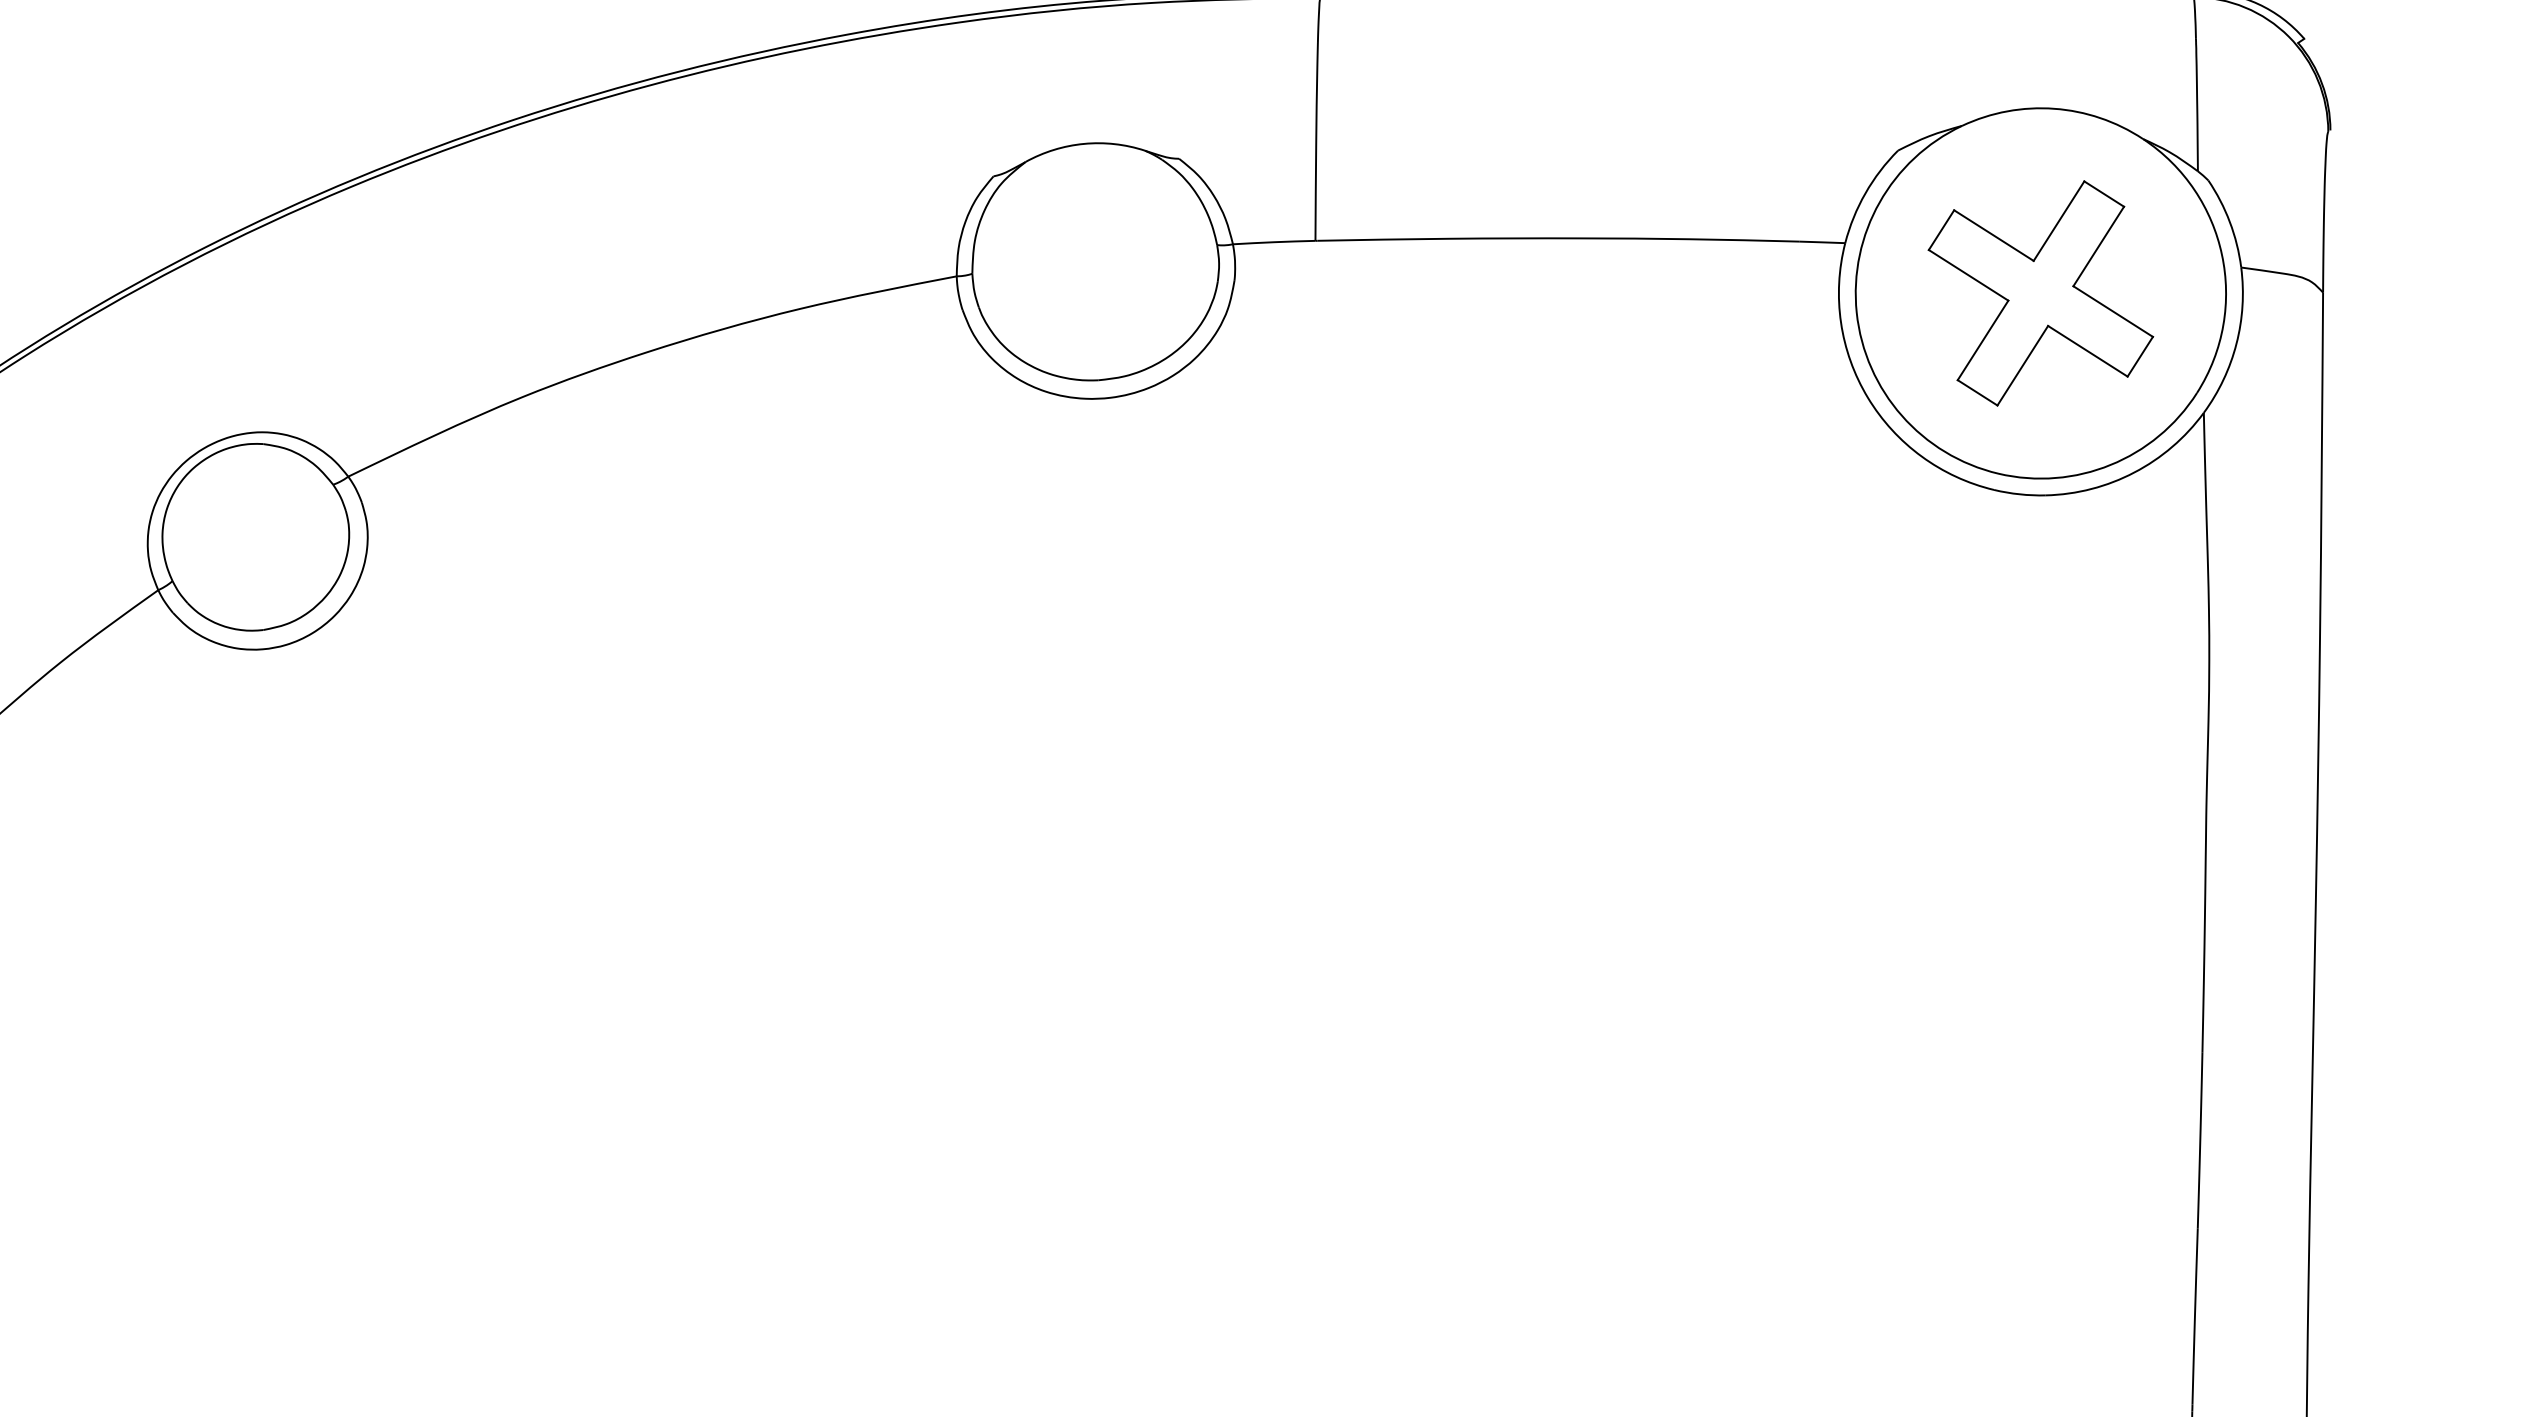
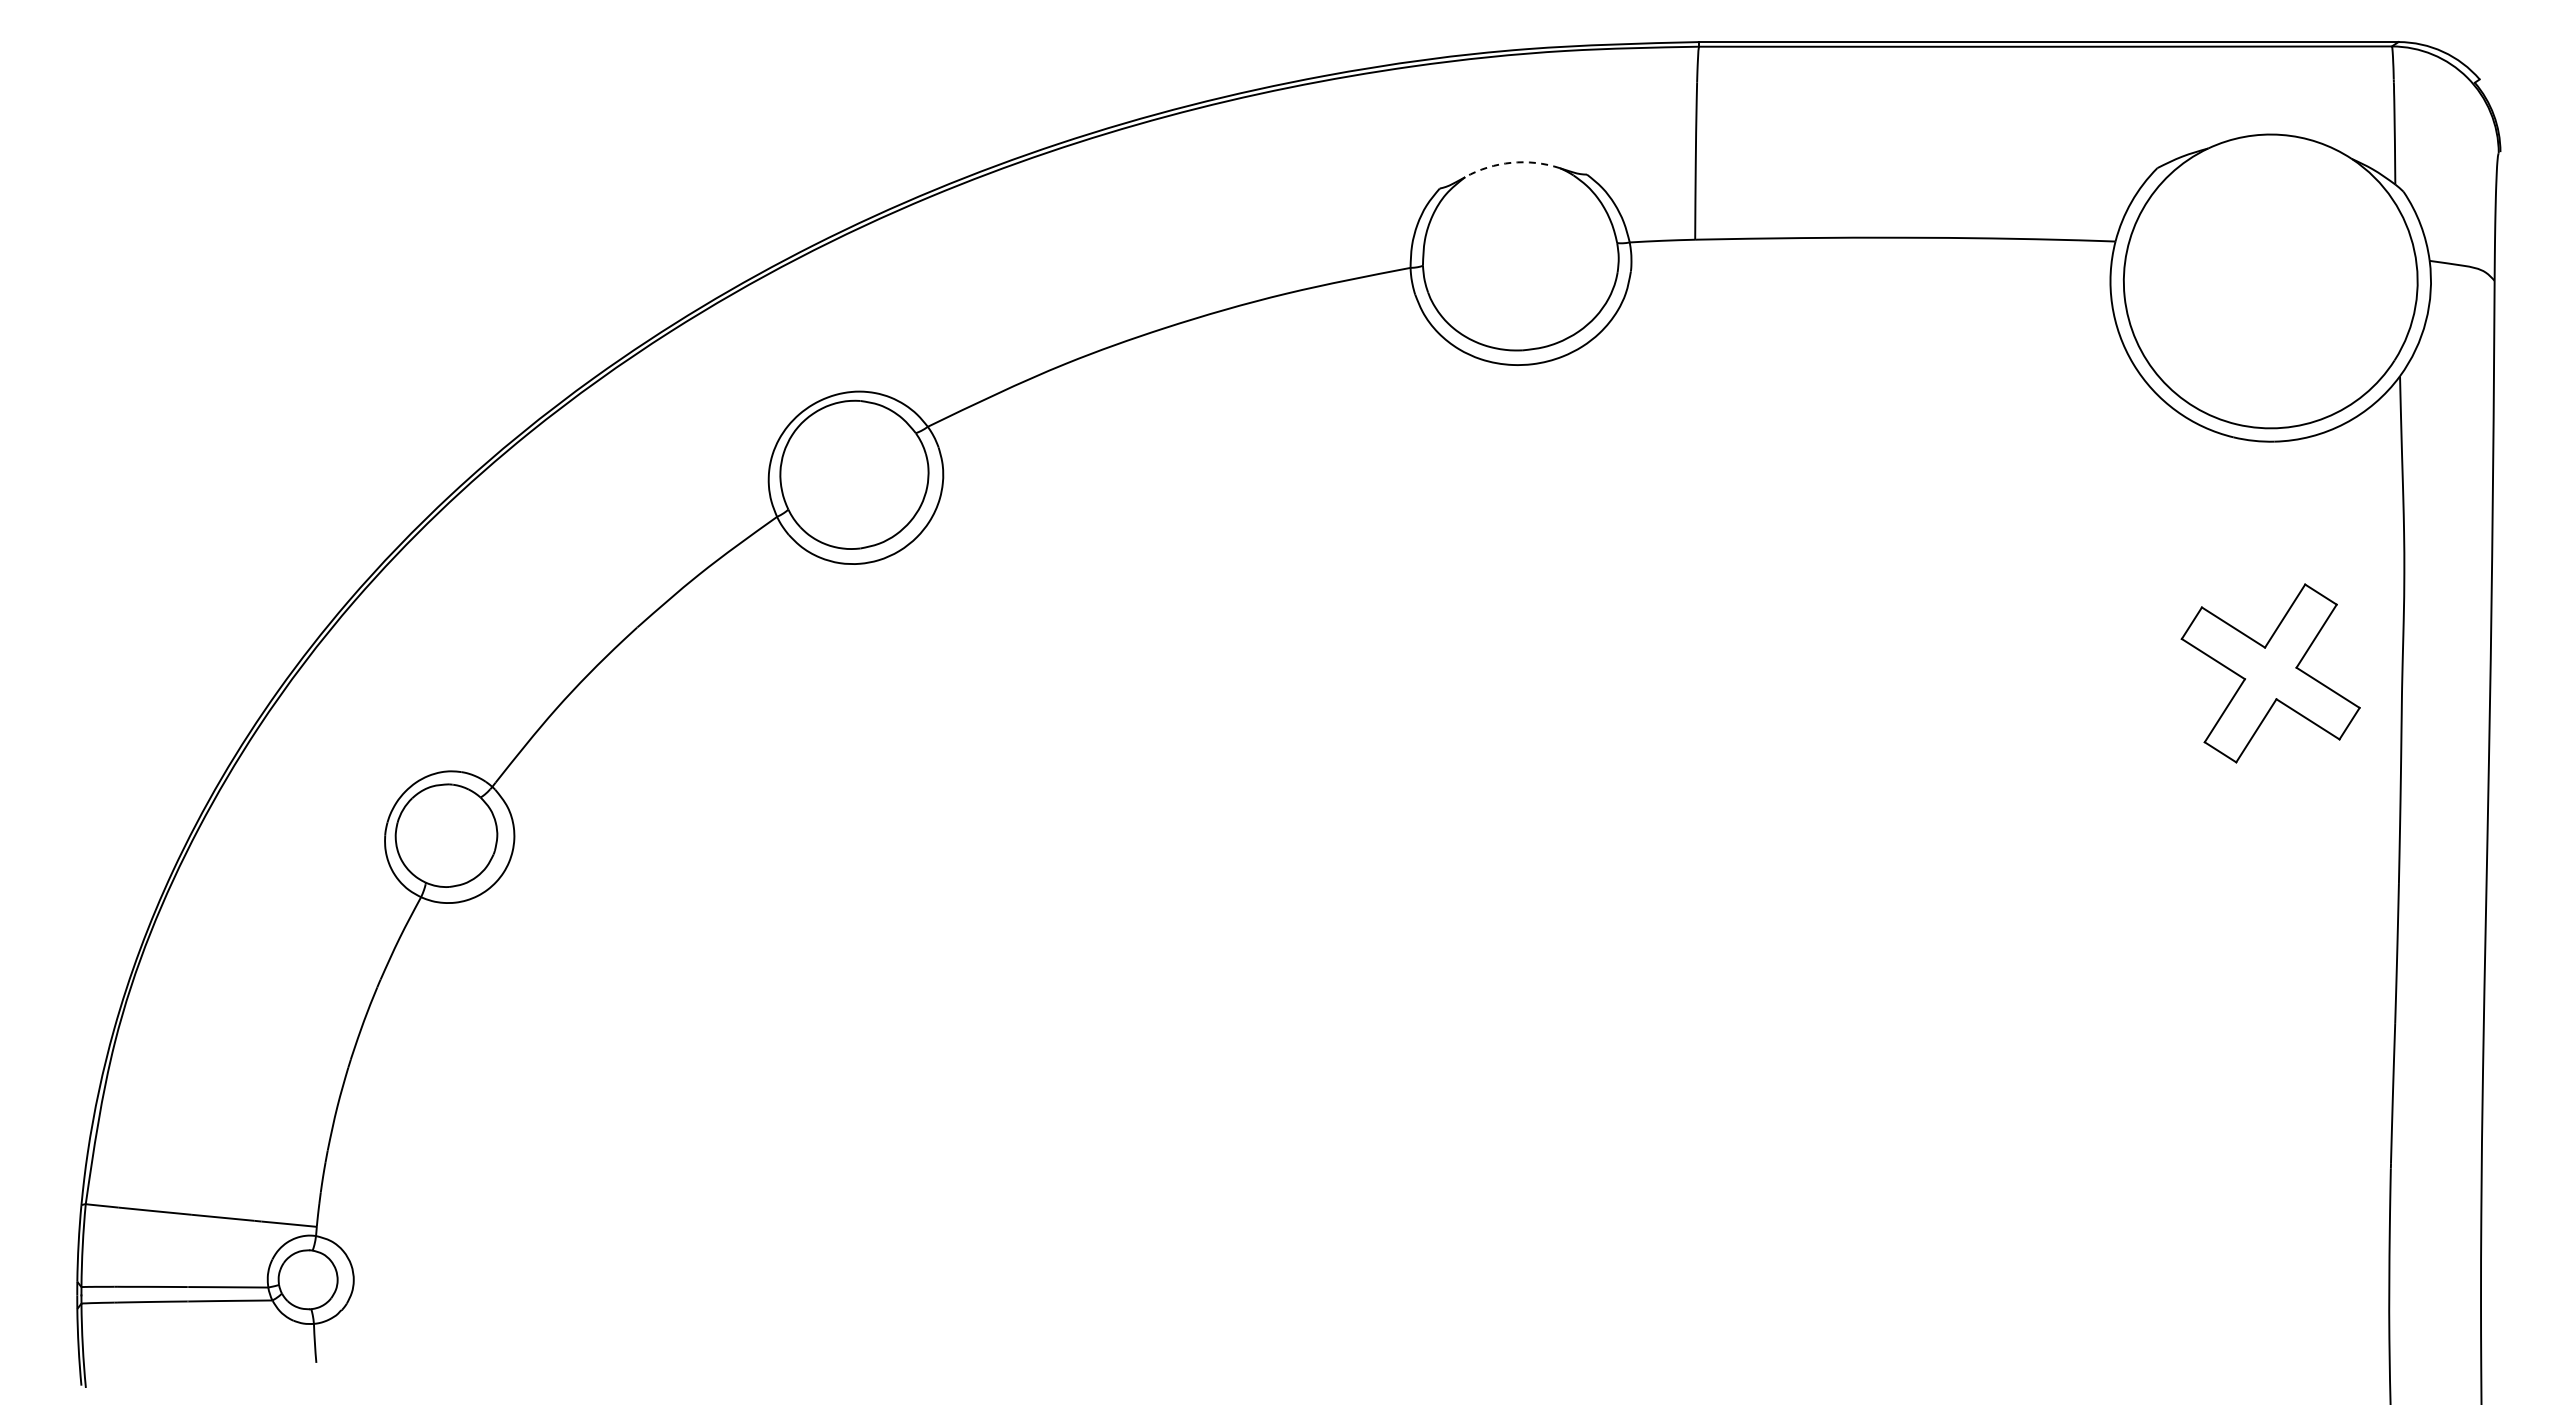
arc: (1083, 143) -> (1511, 162), solid -> dashed
part: (2040, 293) -> (2270, 673), moved

